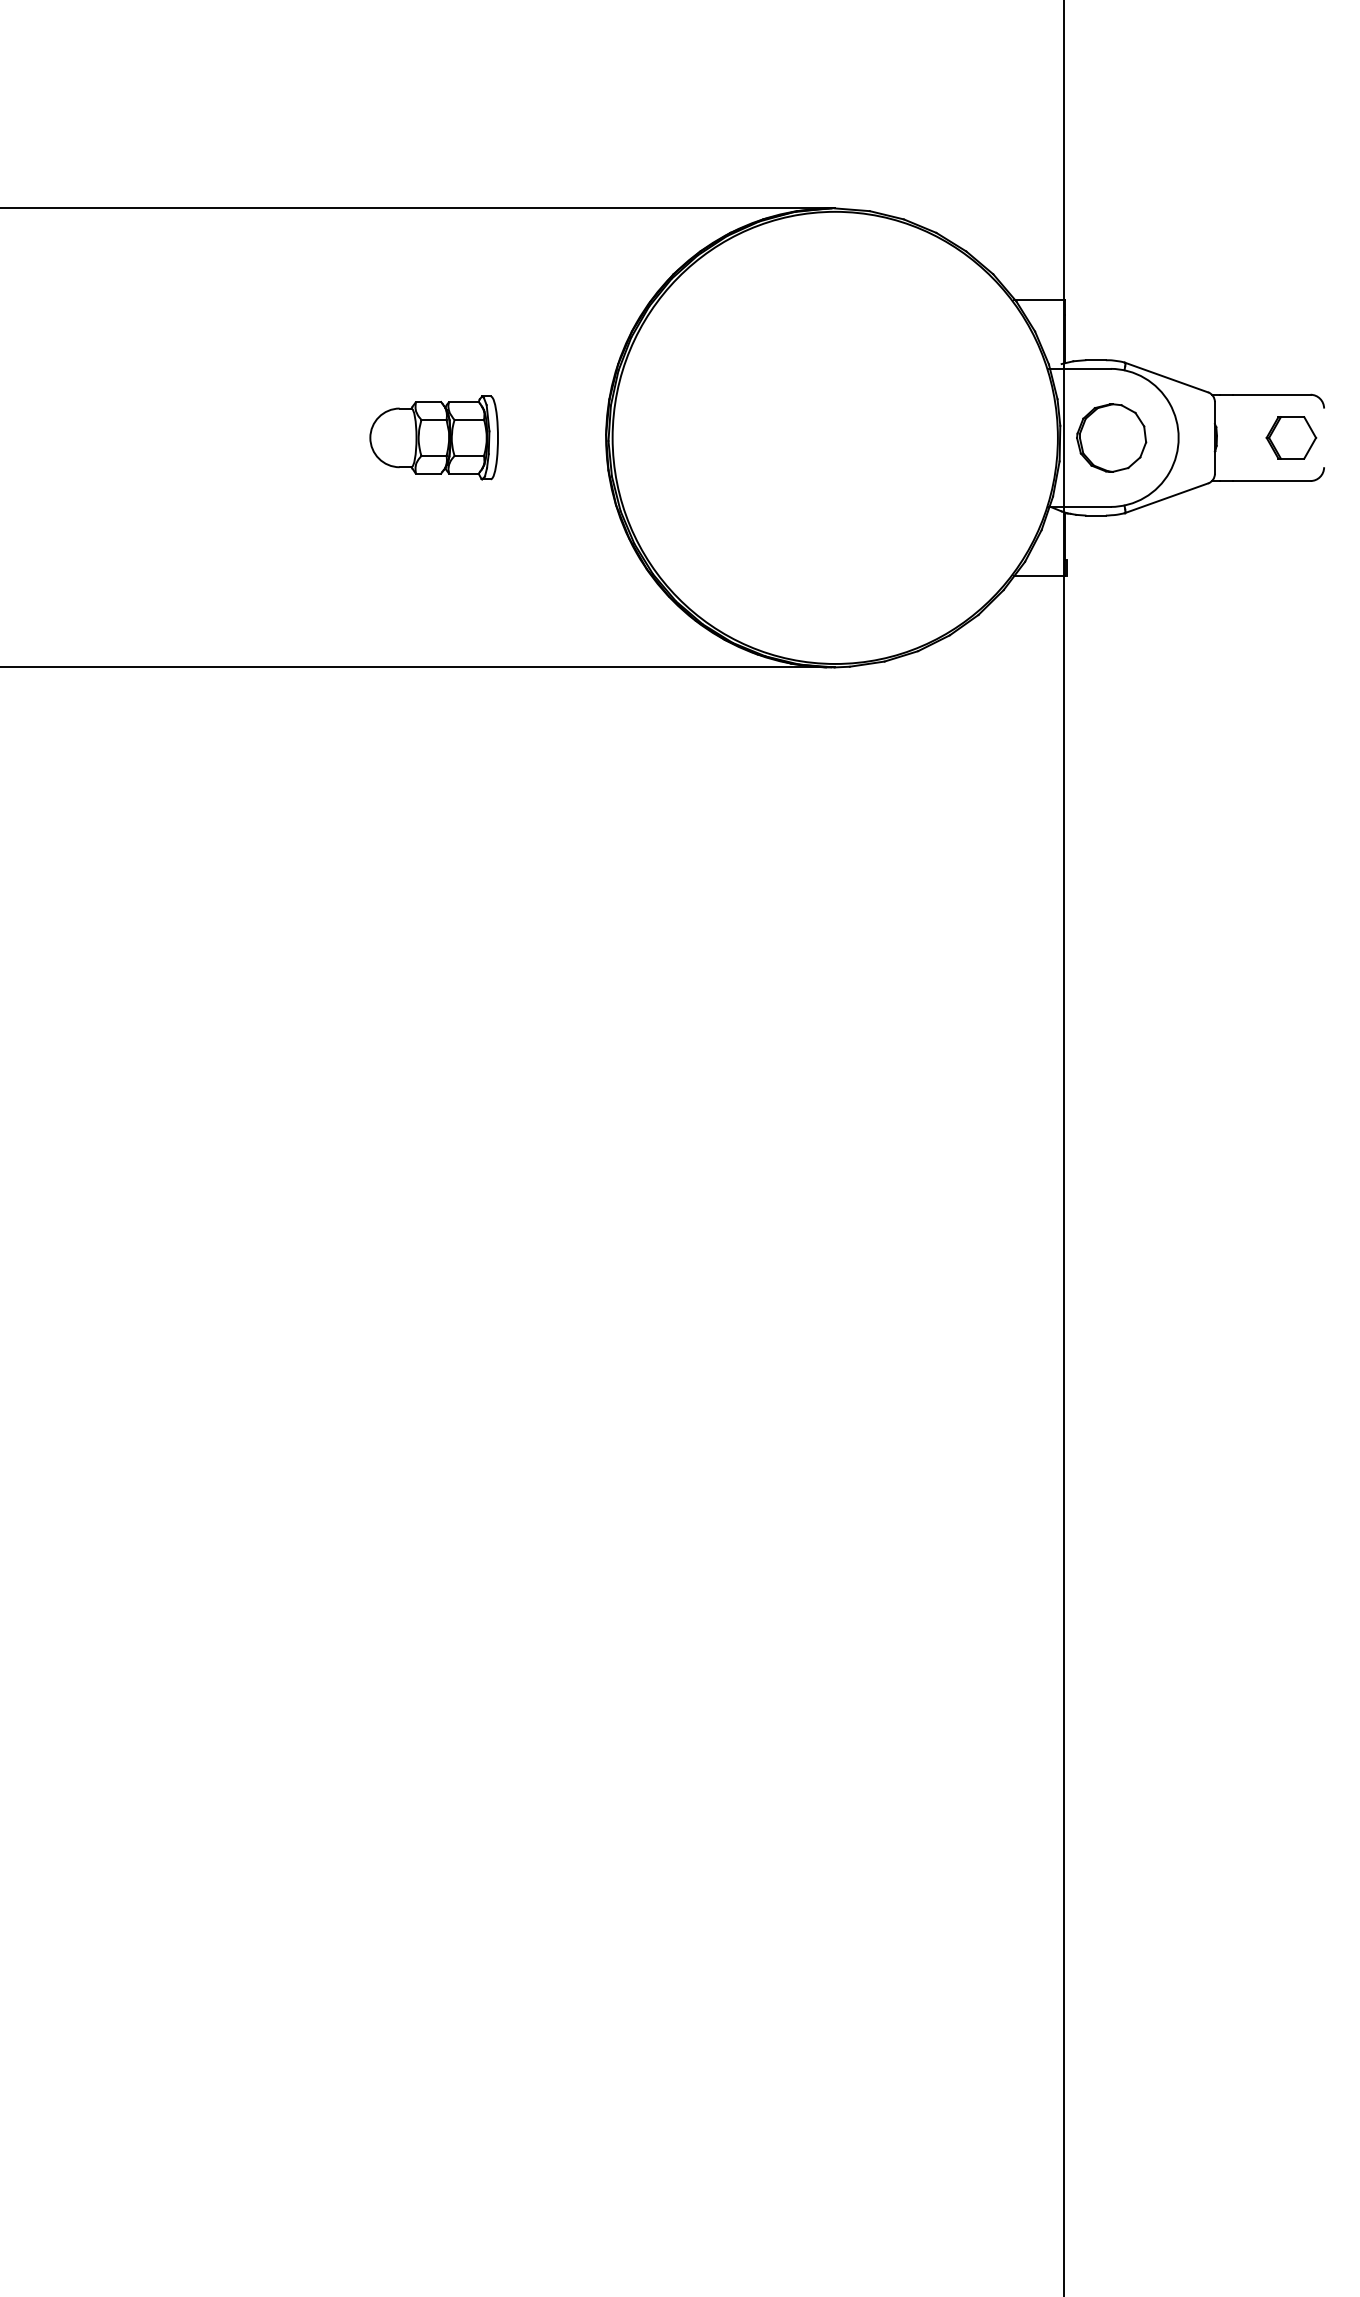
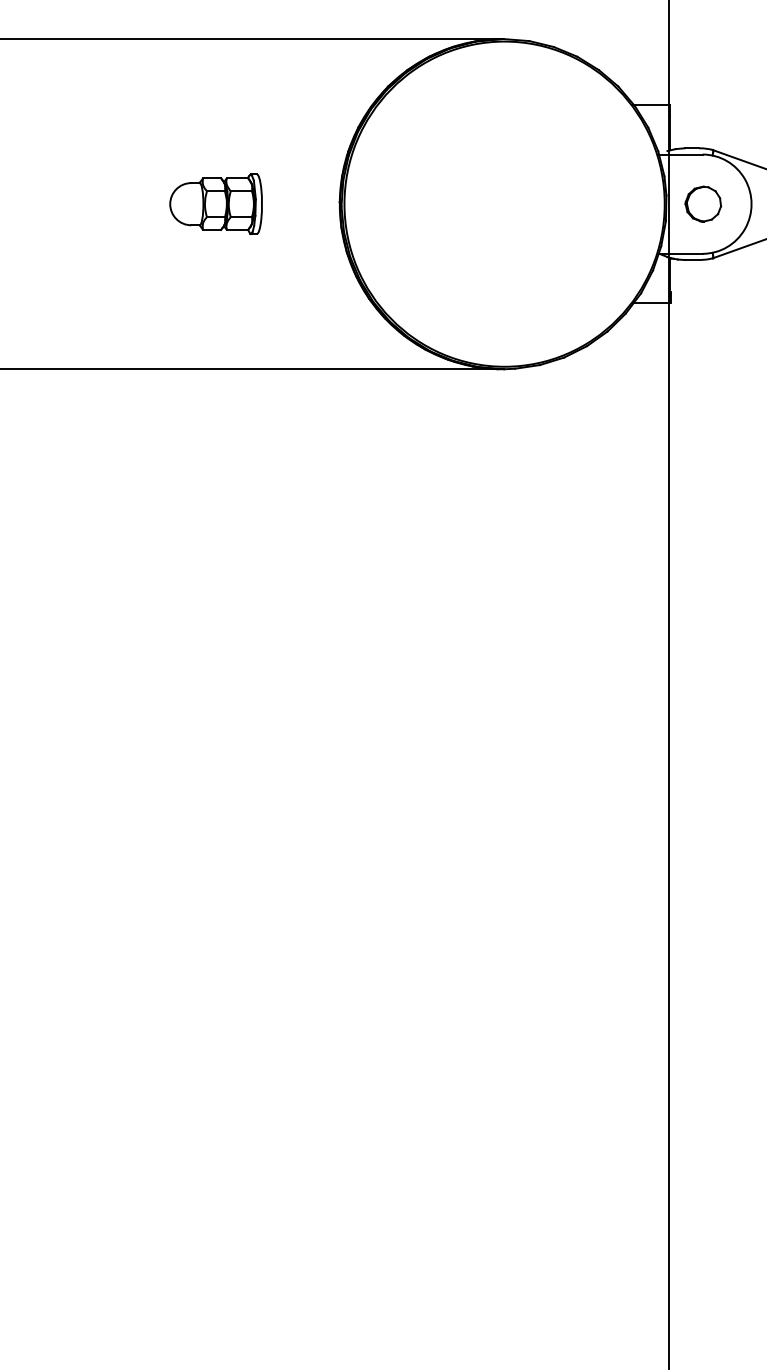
part: (1111, 437) -> (703, 203), size x0.71

